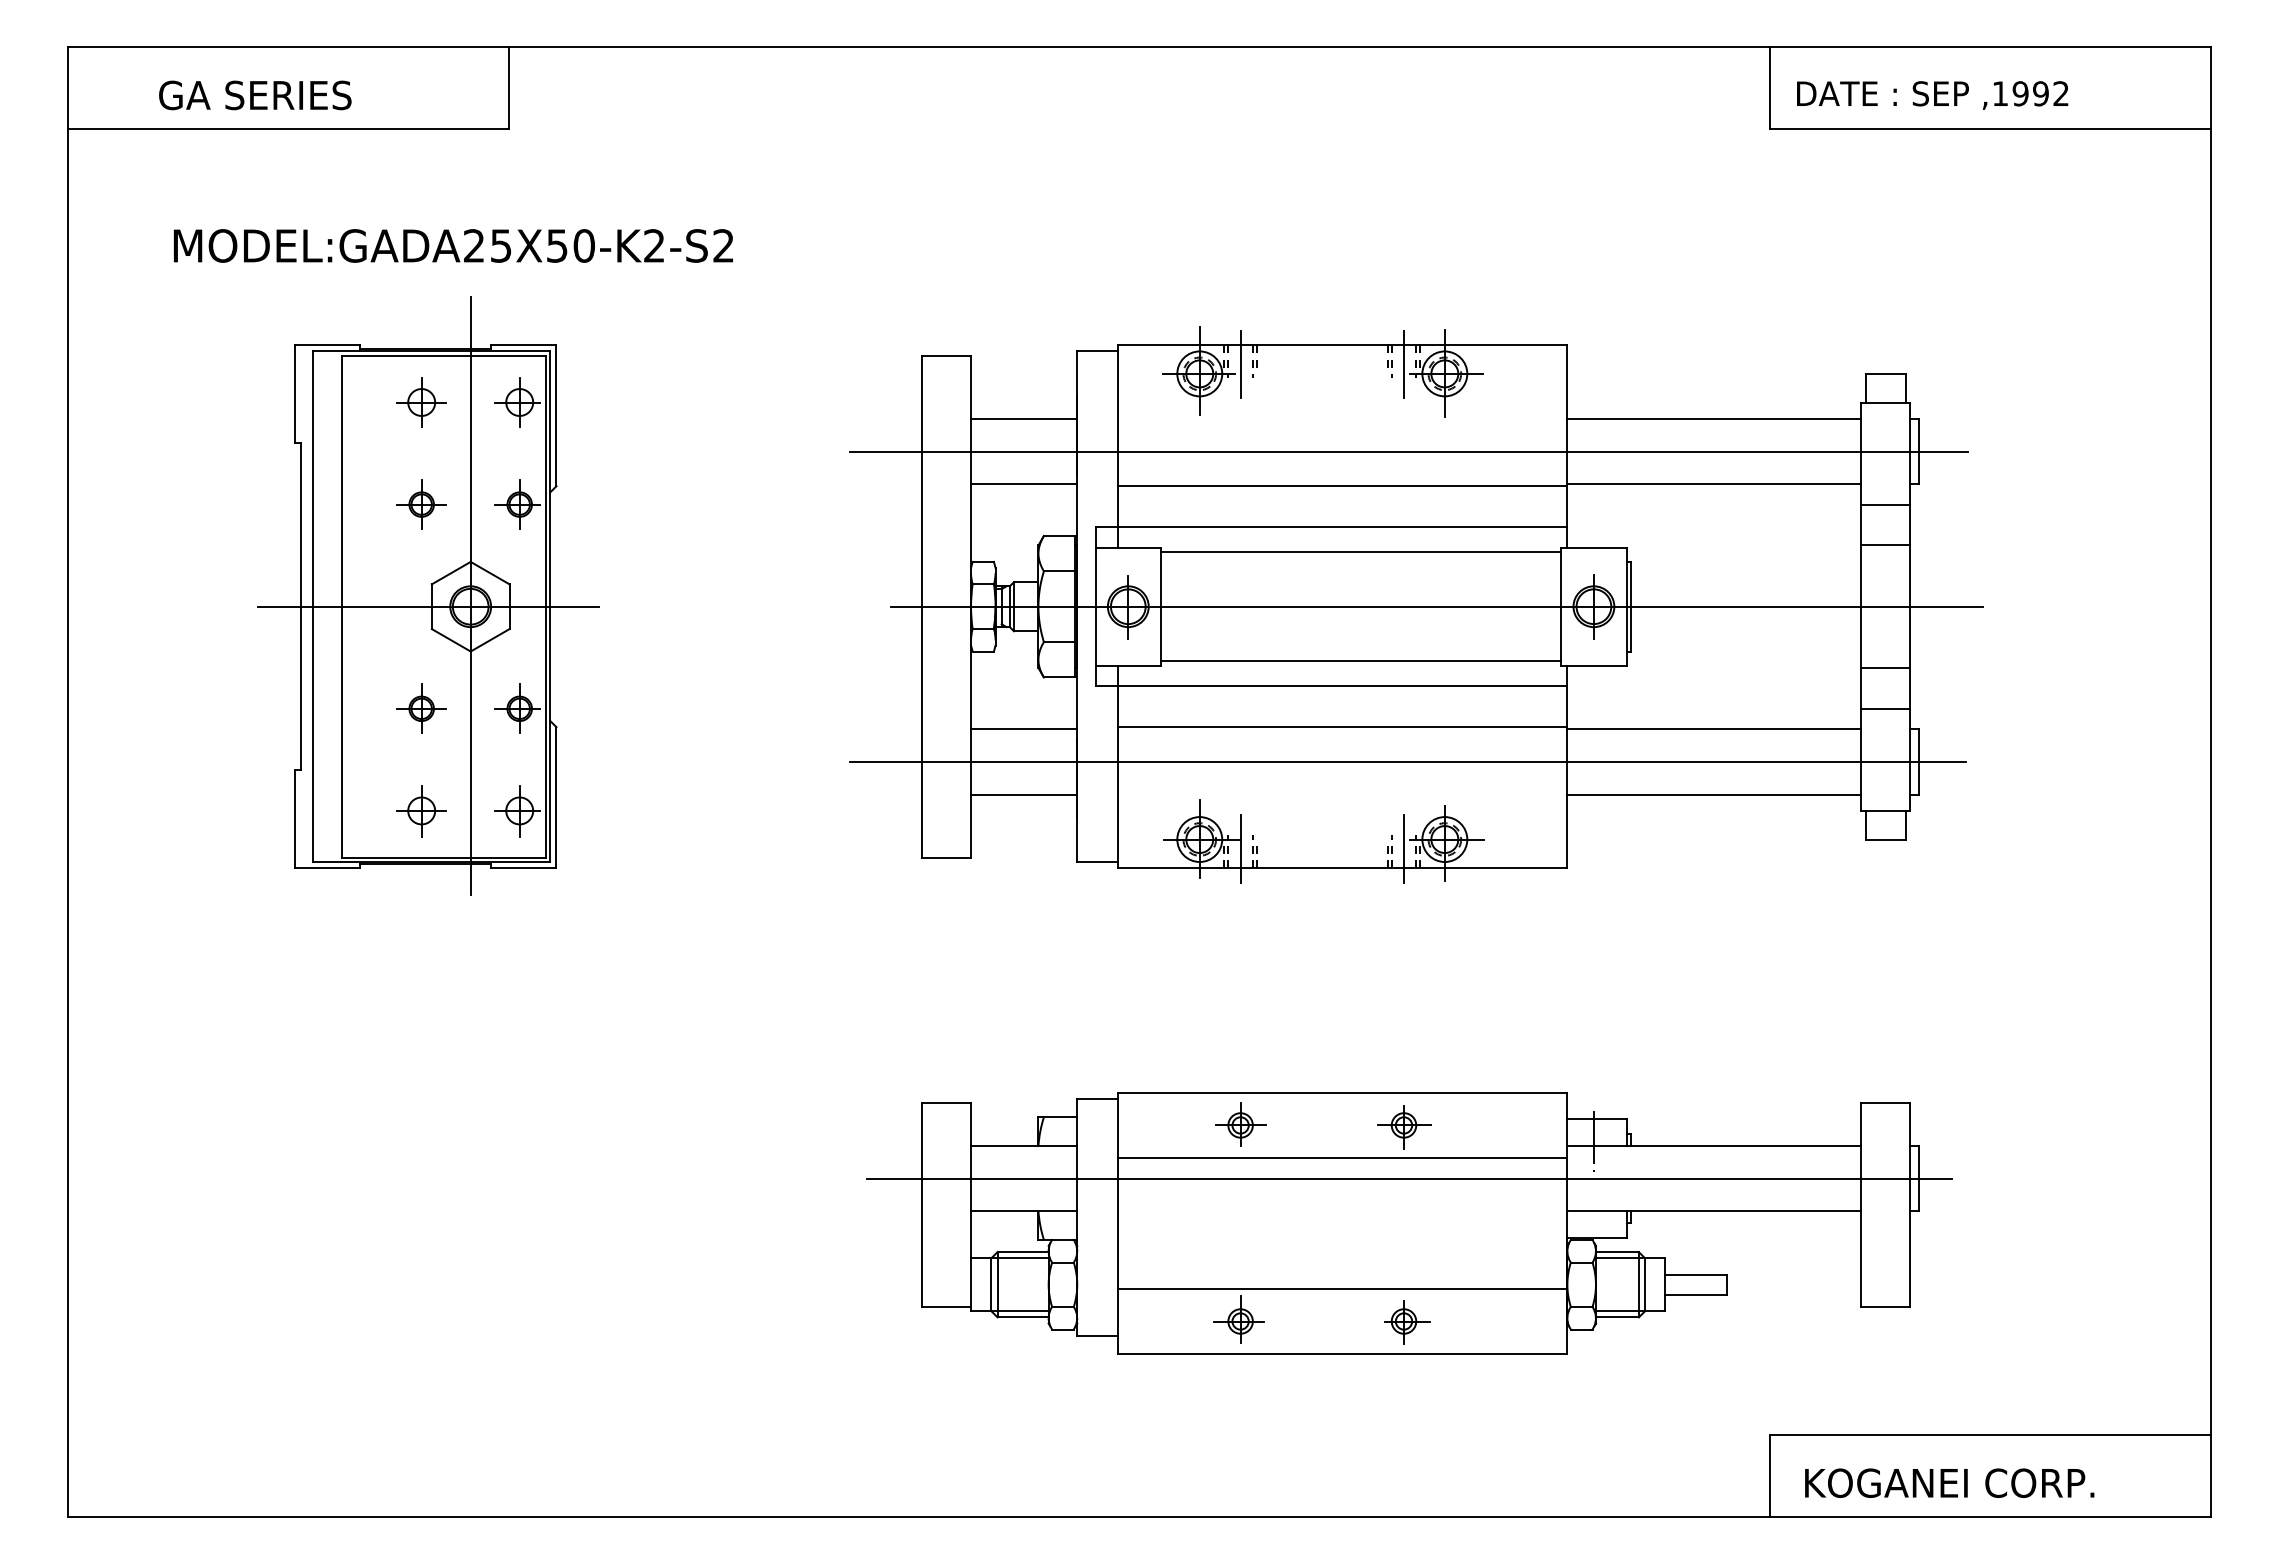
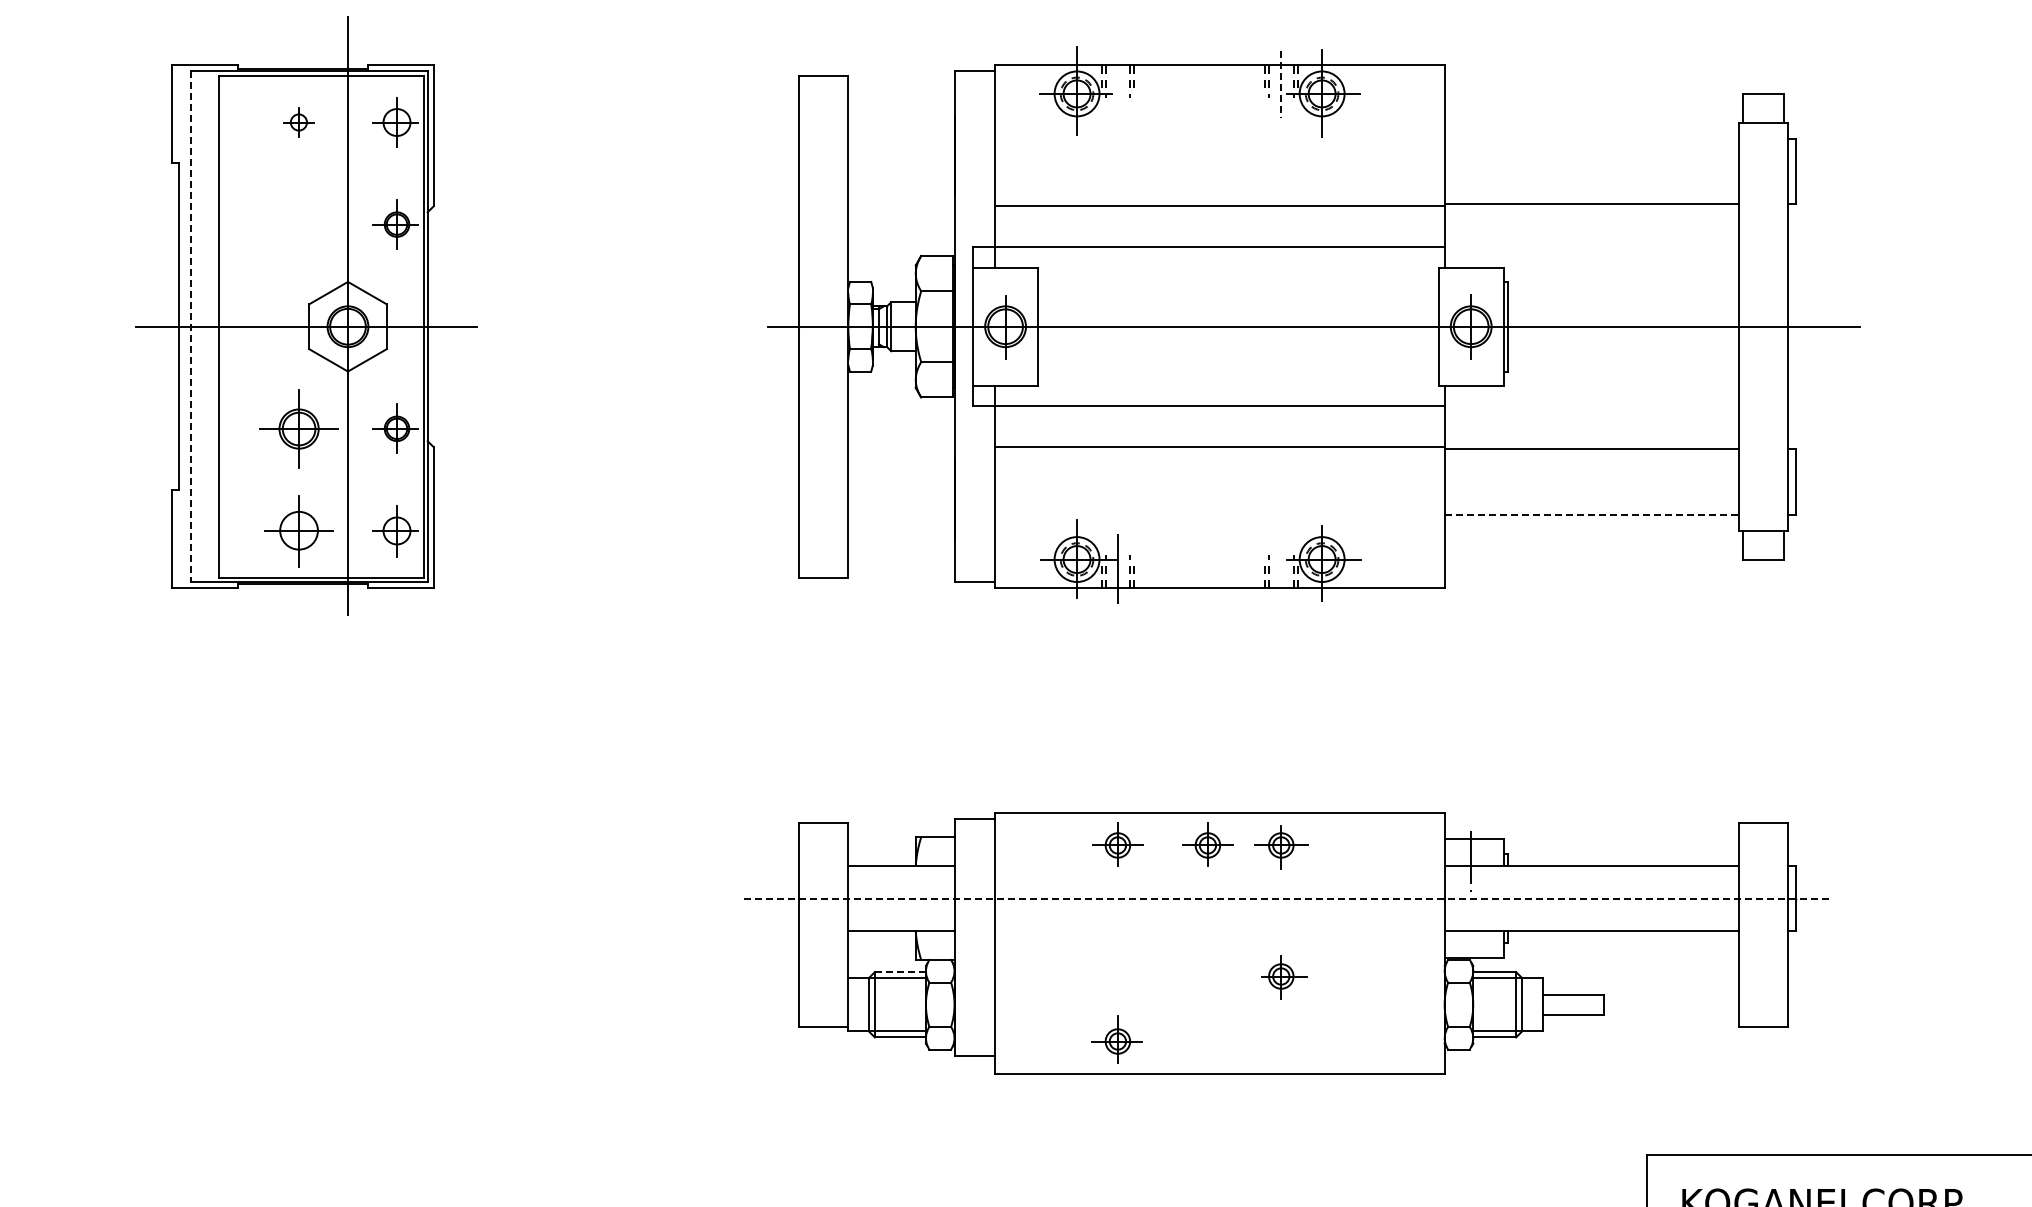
line: (1240, 364) -> (1117, 84), removed
line: (1404, 364) -> (1281, 84), solid -> dashed
part: (421, 402) -> (298, 122), size x0.6
line: (1024, 418) -> (901, 138), removed
line: (1714, 418) -> (1591, 138), removed
line: (1408, 451) -> (1285, 171), removed
line: (1024, 484) -> (901, 204), removed
part: (421, 504) -> (298, 224), removed
line: (1885, 504) -> (1762, 224), removed
line: (1885, 545) -> (1762, 265), removed
line: (1360, 552) -> (1237, 272), removed
line: (313, 607) -> (190, 327), solid -> dashed
line: (1360, 661) -> (1237, 381), removed
line: (1885, 667) -> (1762, 387), removed
part: (421, 708) -> (298, 428), size x1.6
line: (1885, 708) -> (1762, 428), removed
line: (1024, 729) -> (901, 449), removed
line: (1407, 761) -> (1284, 481), removed
line: (1024, 794) -> (901, 514), removed
line: (1714, 794) -> (1591, 514), solid -> dashed
part: (421, 811) -> (298, 531), size x1.4
line: (1404, 848) -> (1281, 568), removed
part: (1330, 1124) -> (1207, 844), added
line: (1342, 1158) -> (1219, 878), removed
line: (1409, 1178) -> (1286, 898), solid -> dashed
line: (1023, 1252) -> (900, 972), solid -> dashed
line: (1342, 1288) -> (1219, 1008), removed
part: (1407, 1322) -> (1284, 977), moved

